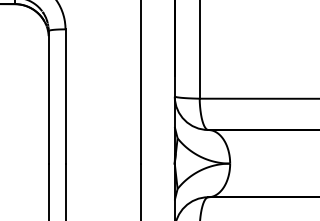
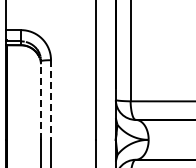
line: (49, 97) -> (41, 100), solid -> dashed
line: (66, 97) -> (51, 100), solid -> dashed

